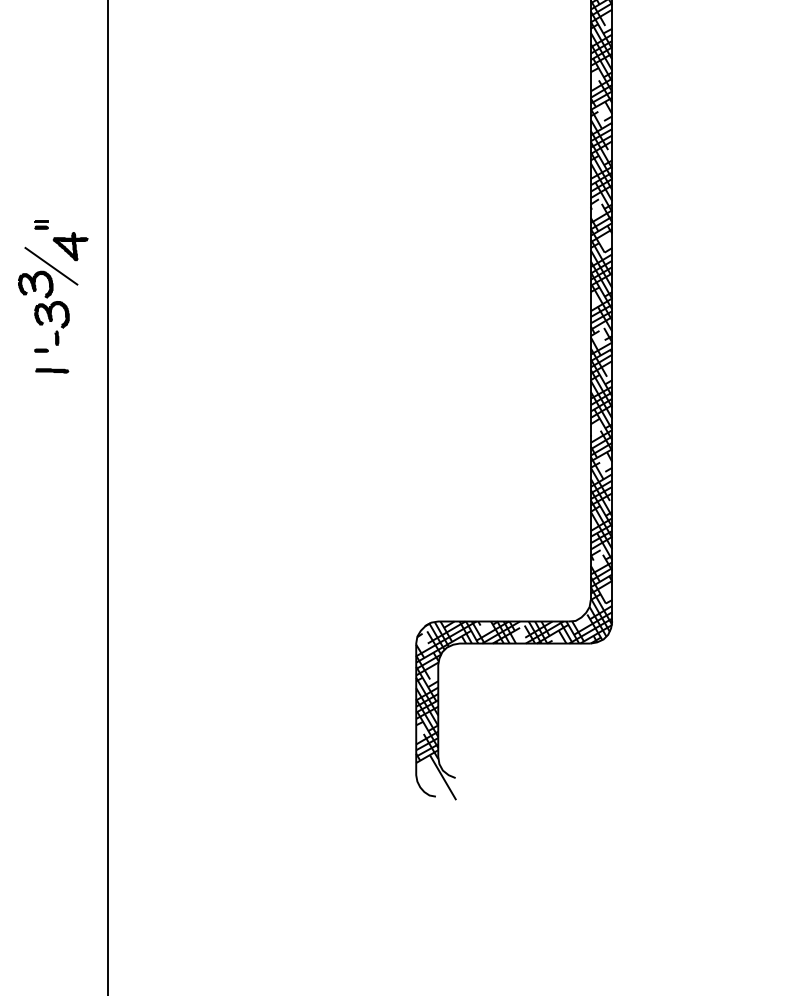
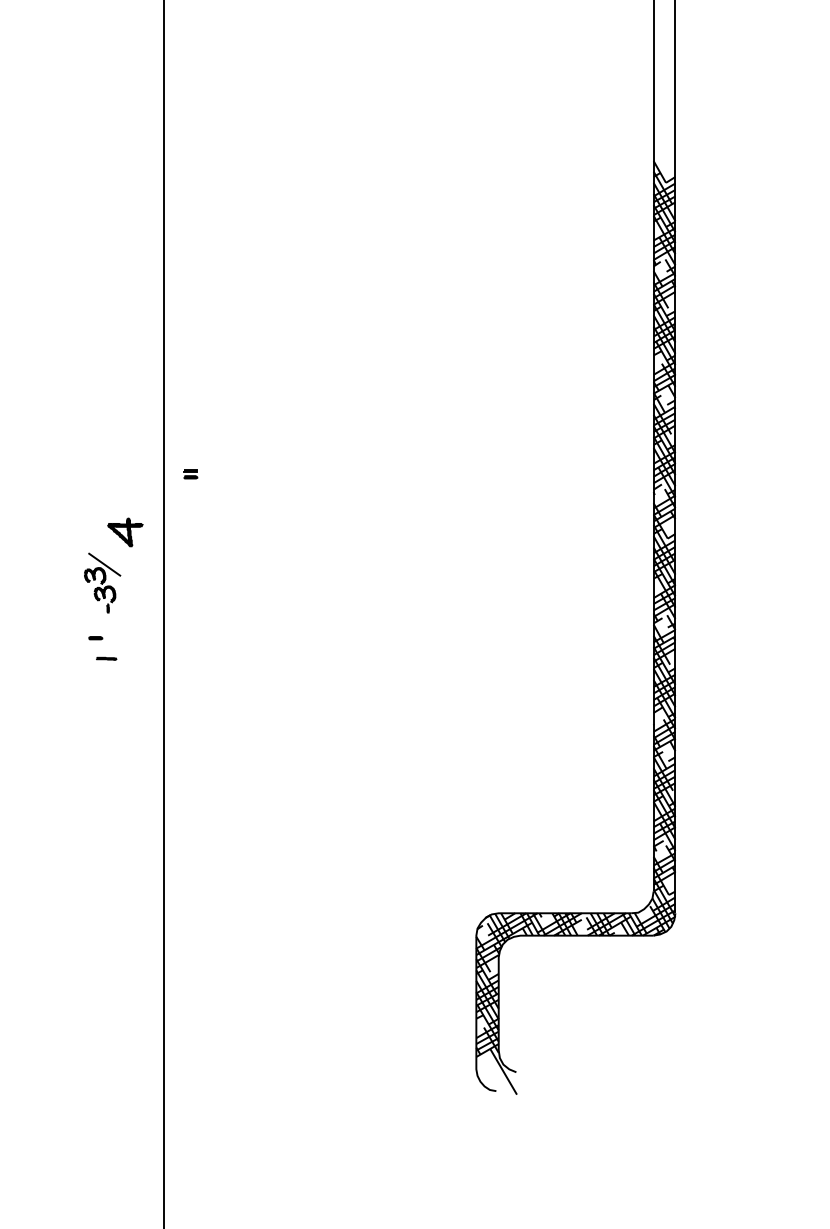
part: (41, 224) -> (190, 474), moved
part: (48, 295) -> (102, 582), size x0.6
part: (52, 370) -> (106, 658), size x0.6

